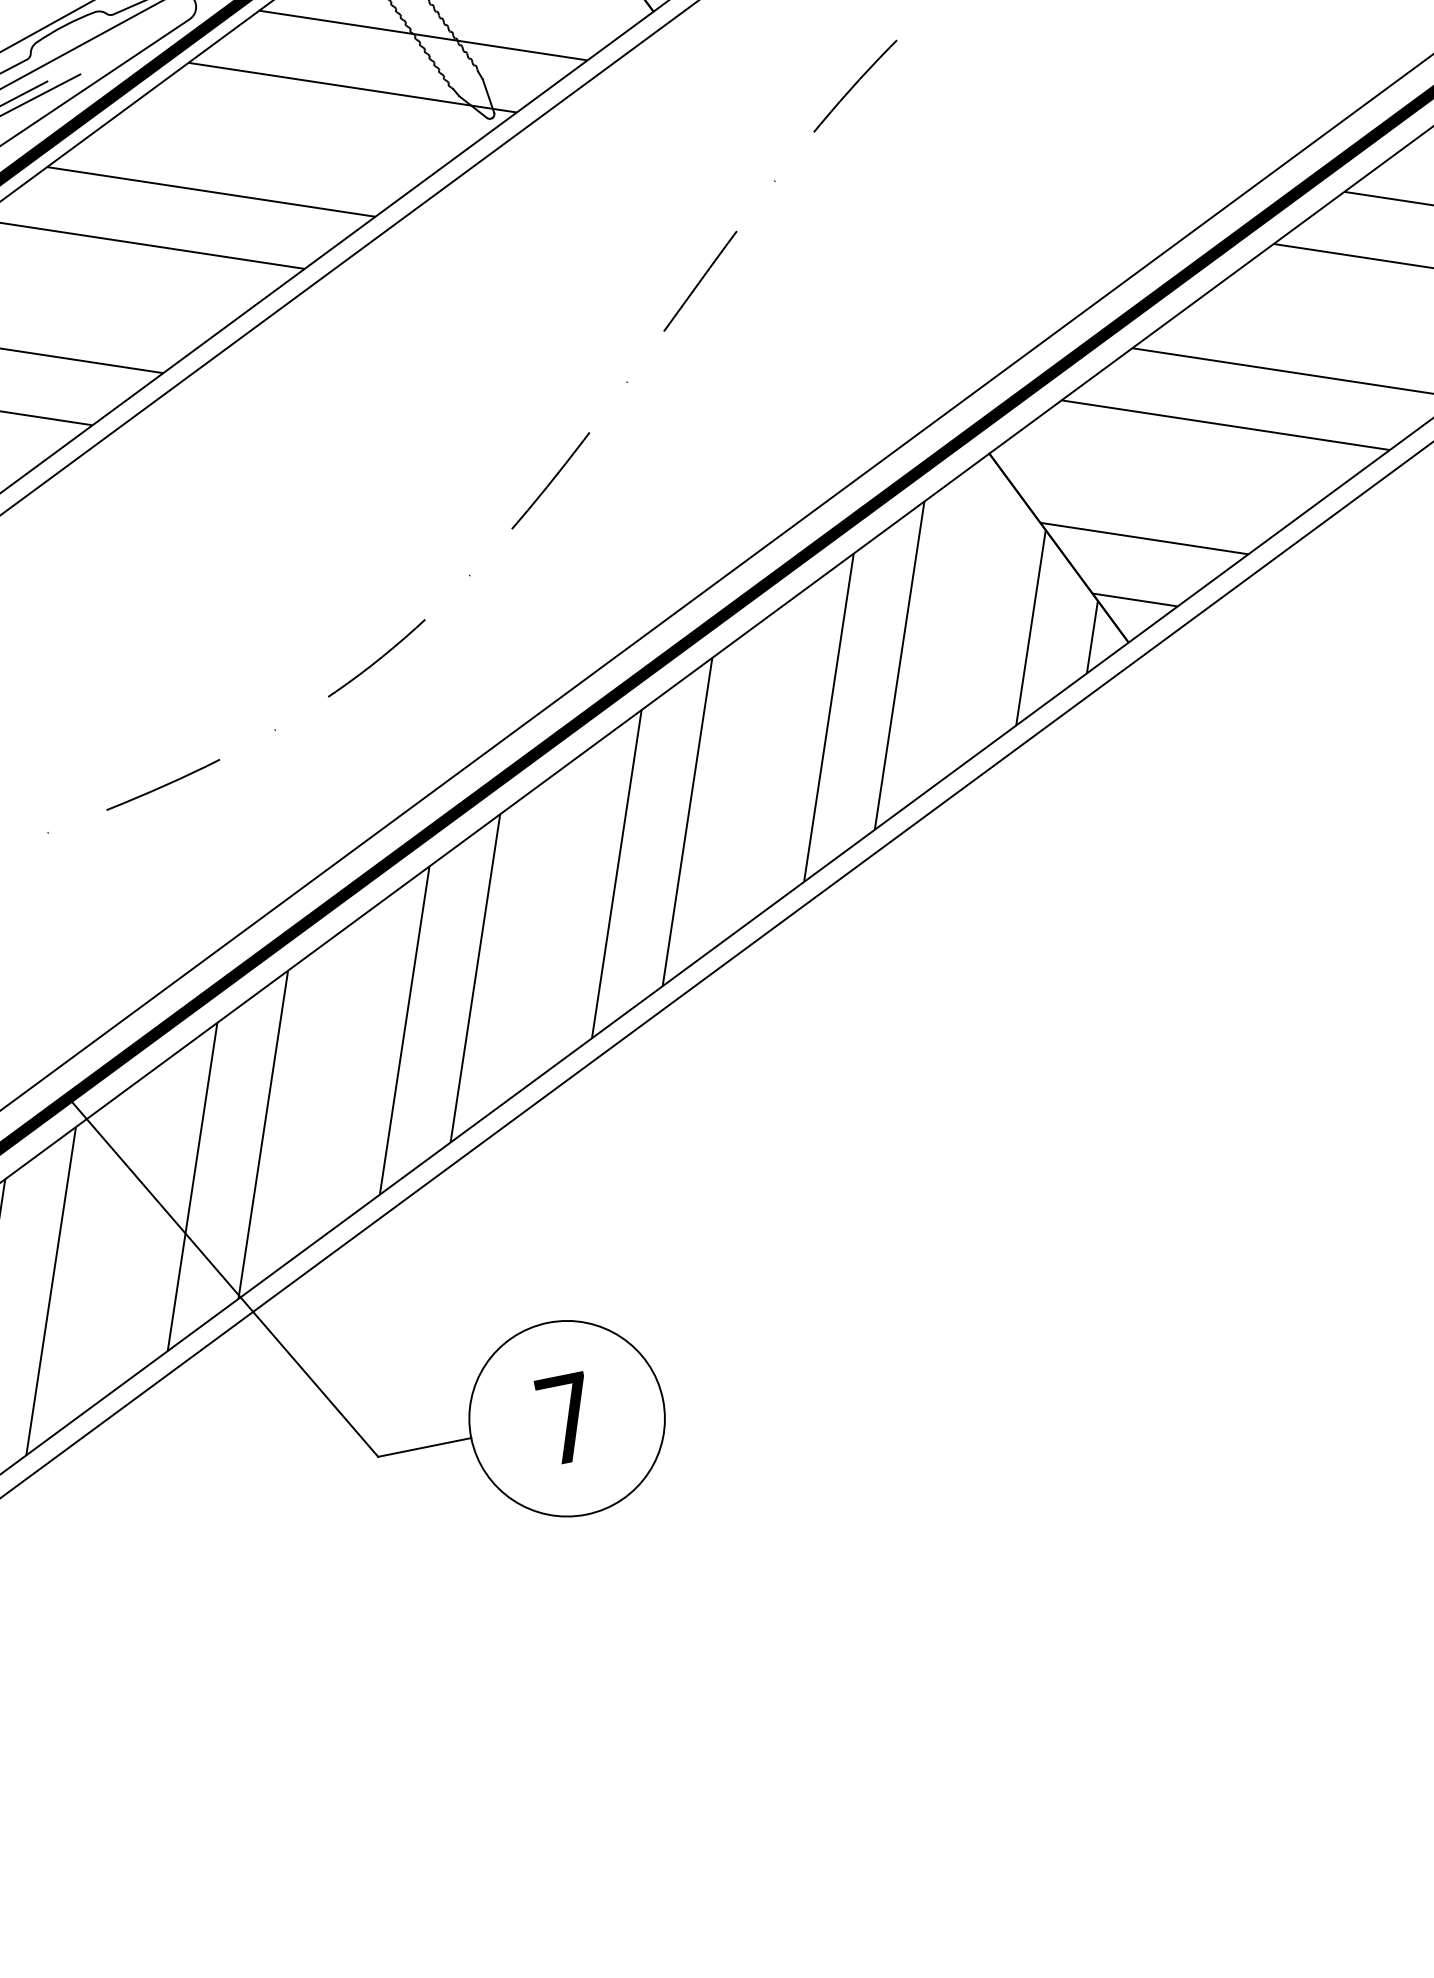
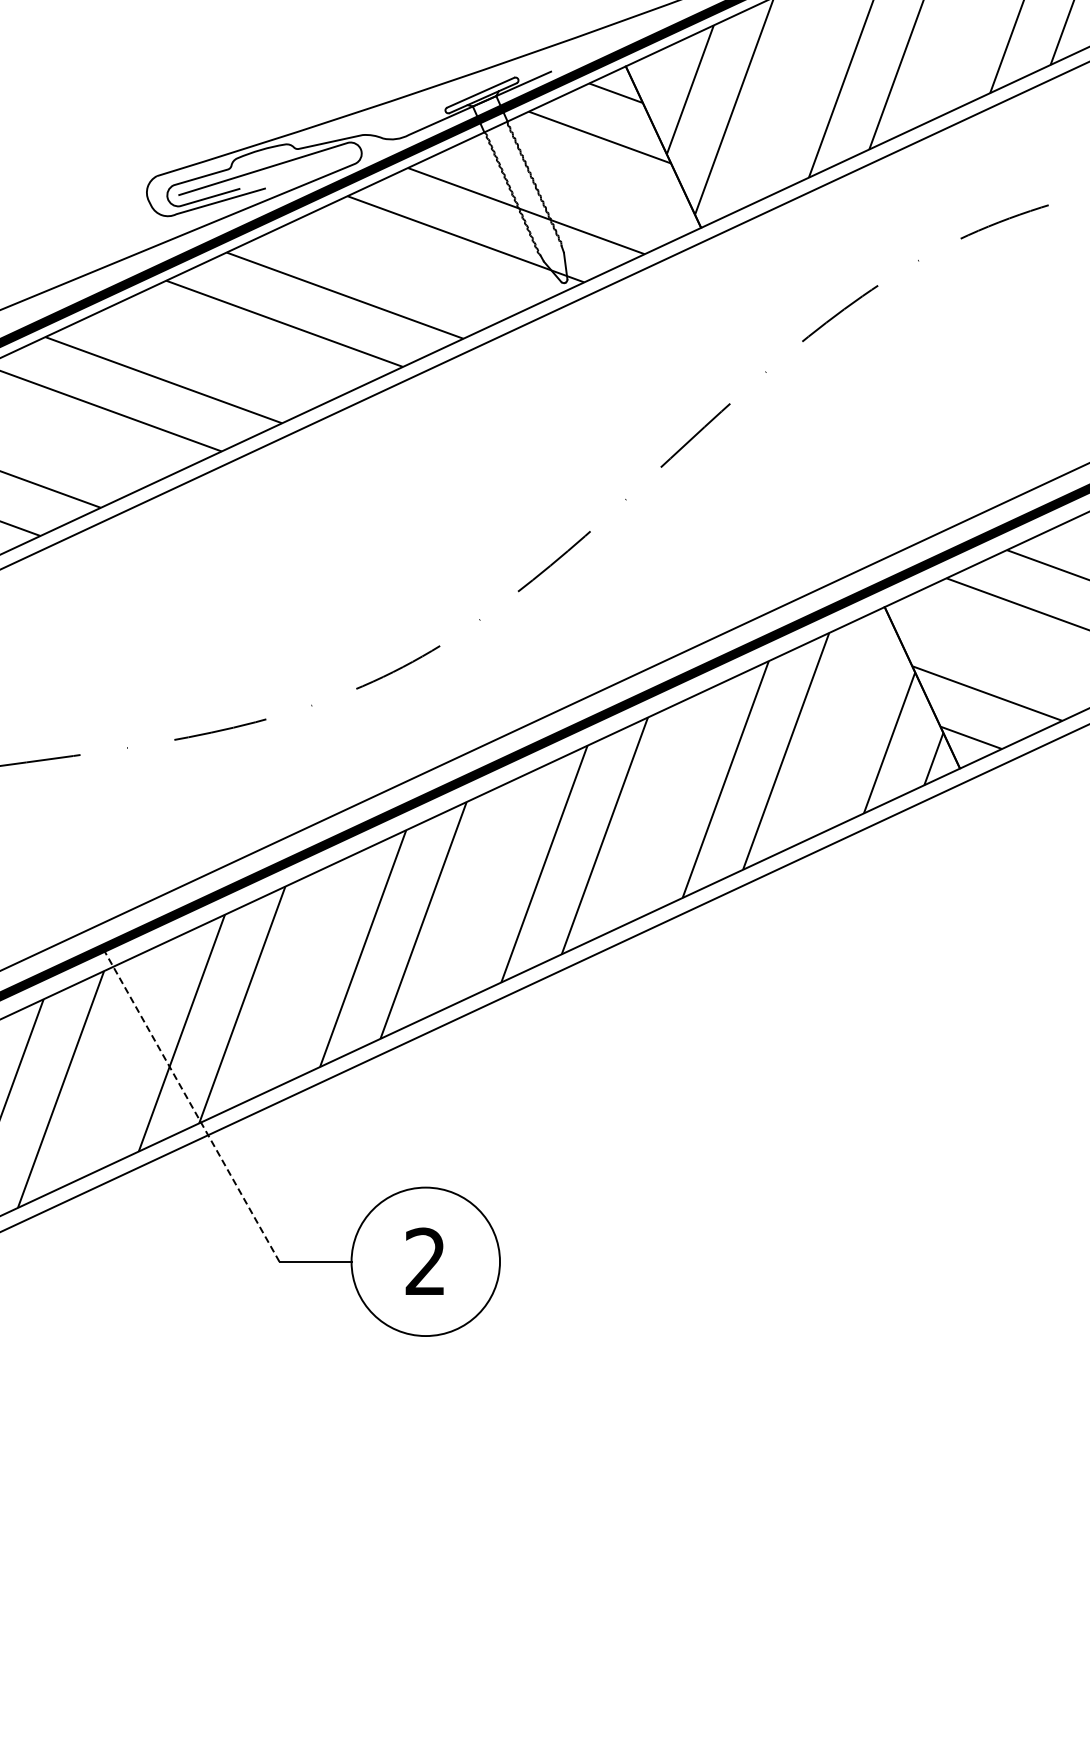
line: (223, 1277) -> (191, 1105), solid -> dashed
text: (565, 1417) -> (424, 1260), 7 -> 2

